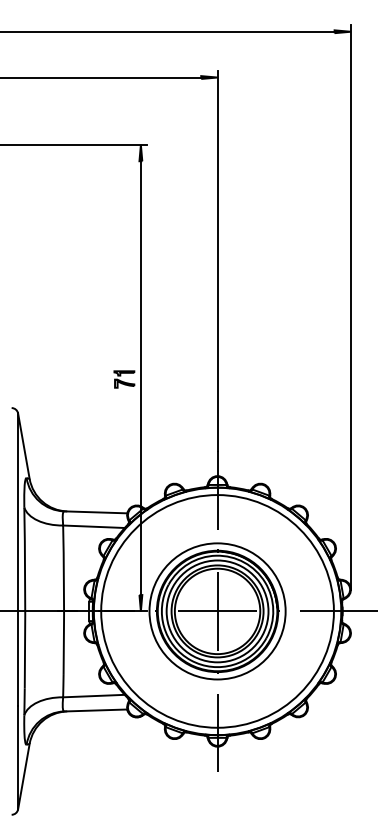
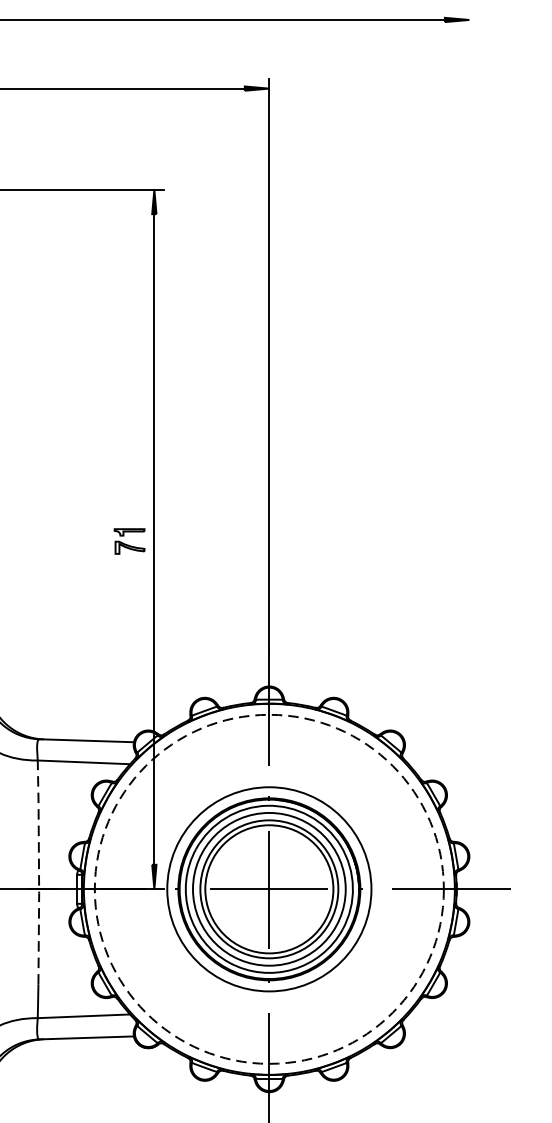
line: (350, 307) -> (468, 433), removed
line: (63, 599) -> (38, 871), solid -> dashed
circle: (217, 611) -> (269, 889), solid -> dashed

